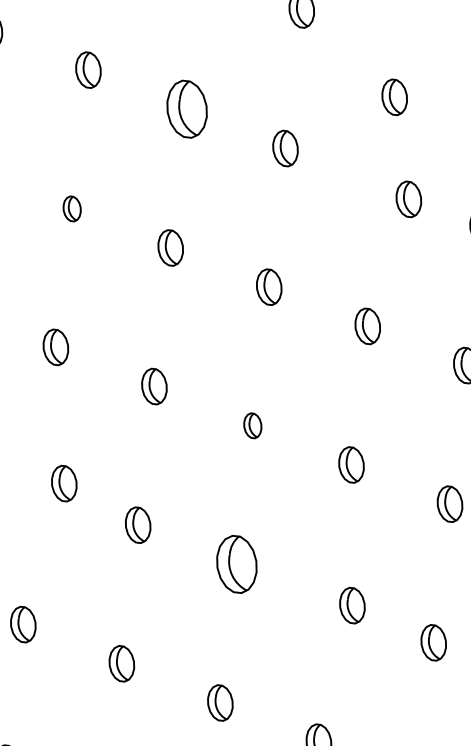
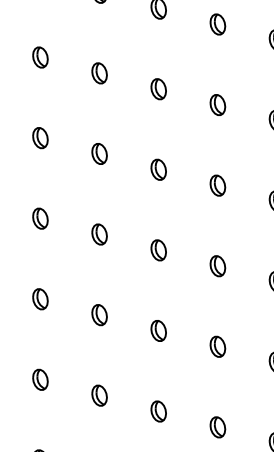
part: (394, 97) -> (217, 24), moved
part: (186, 109) -> (99, 73), size x0.62
part: (408, 198) -> (217, 104), moved
part: (72, 209) -> (40, 138), size x1.43
part: (252, 425) -> (158, 250), size x1.43
part: (64, 484) -> (40, 299), moved
part: (236, 563) -> (158, 330), size x0.62
part: (351, 605) -> (217, 346), moved

